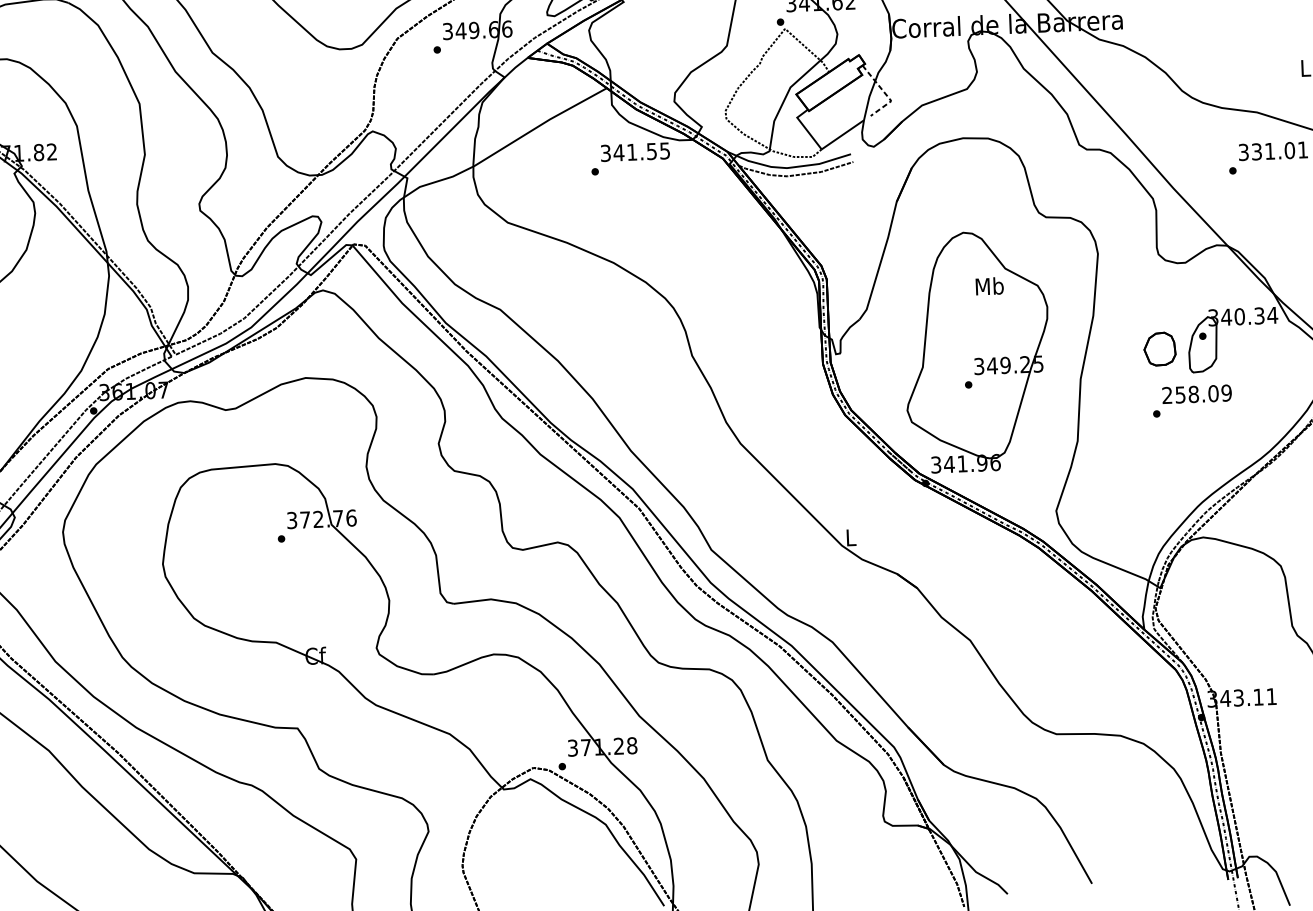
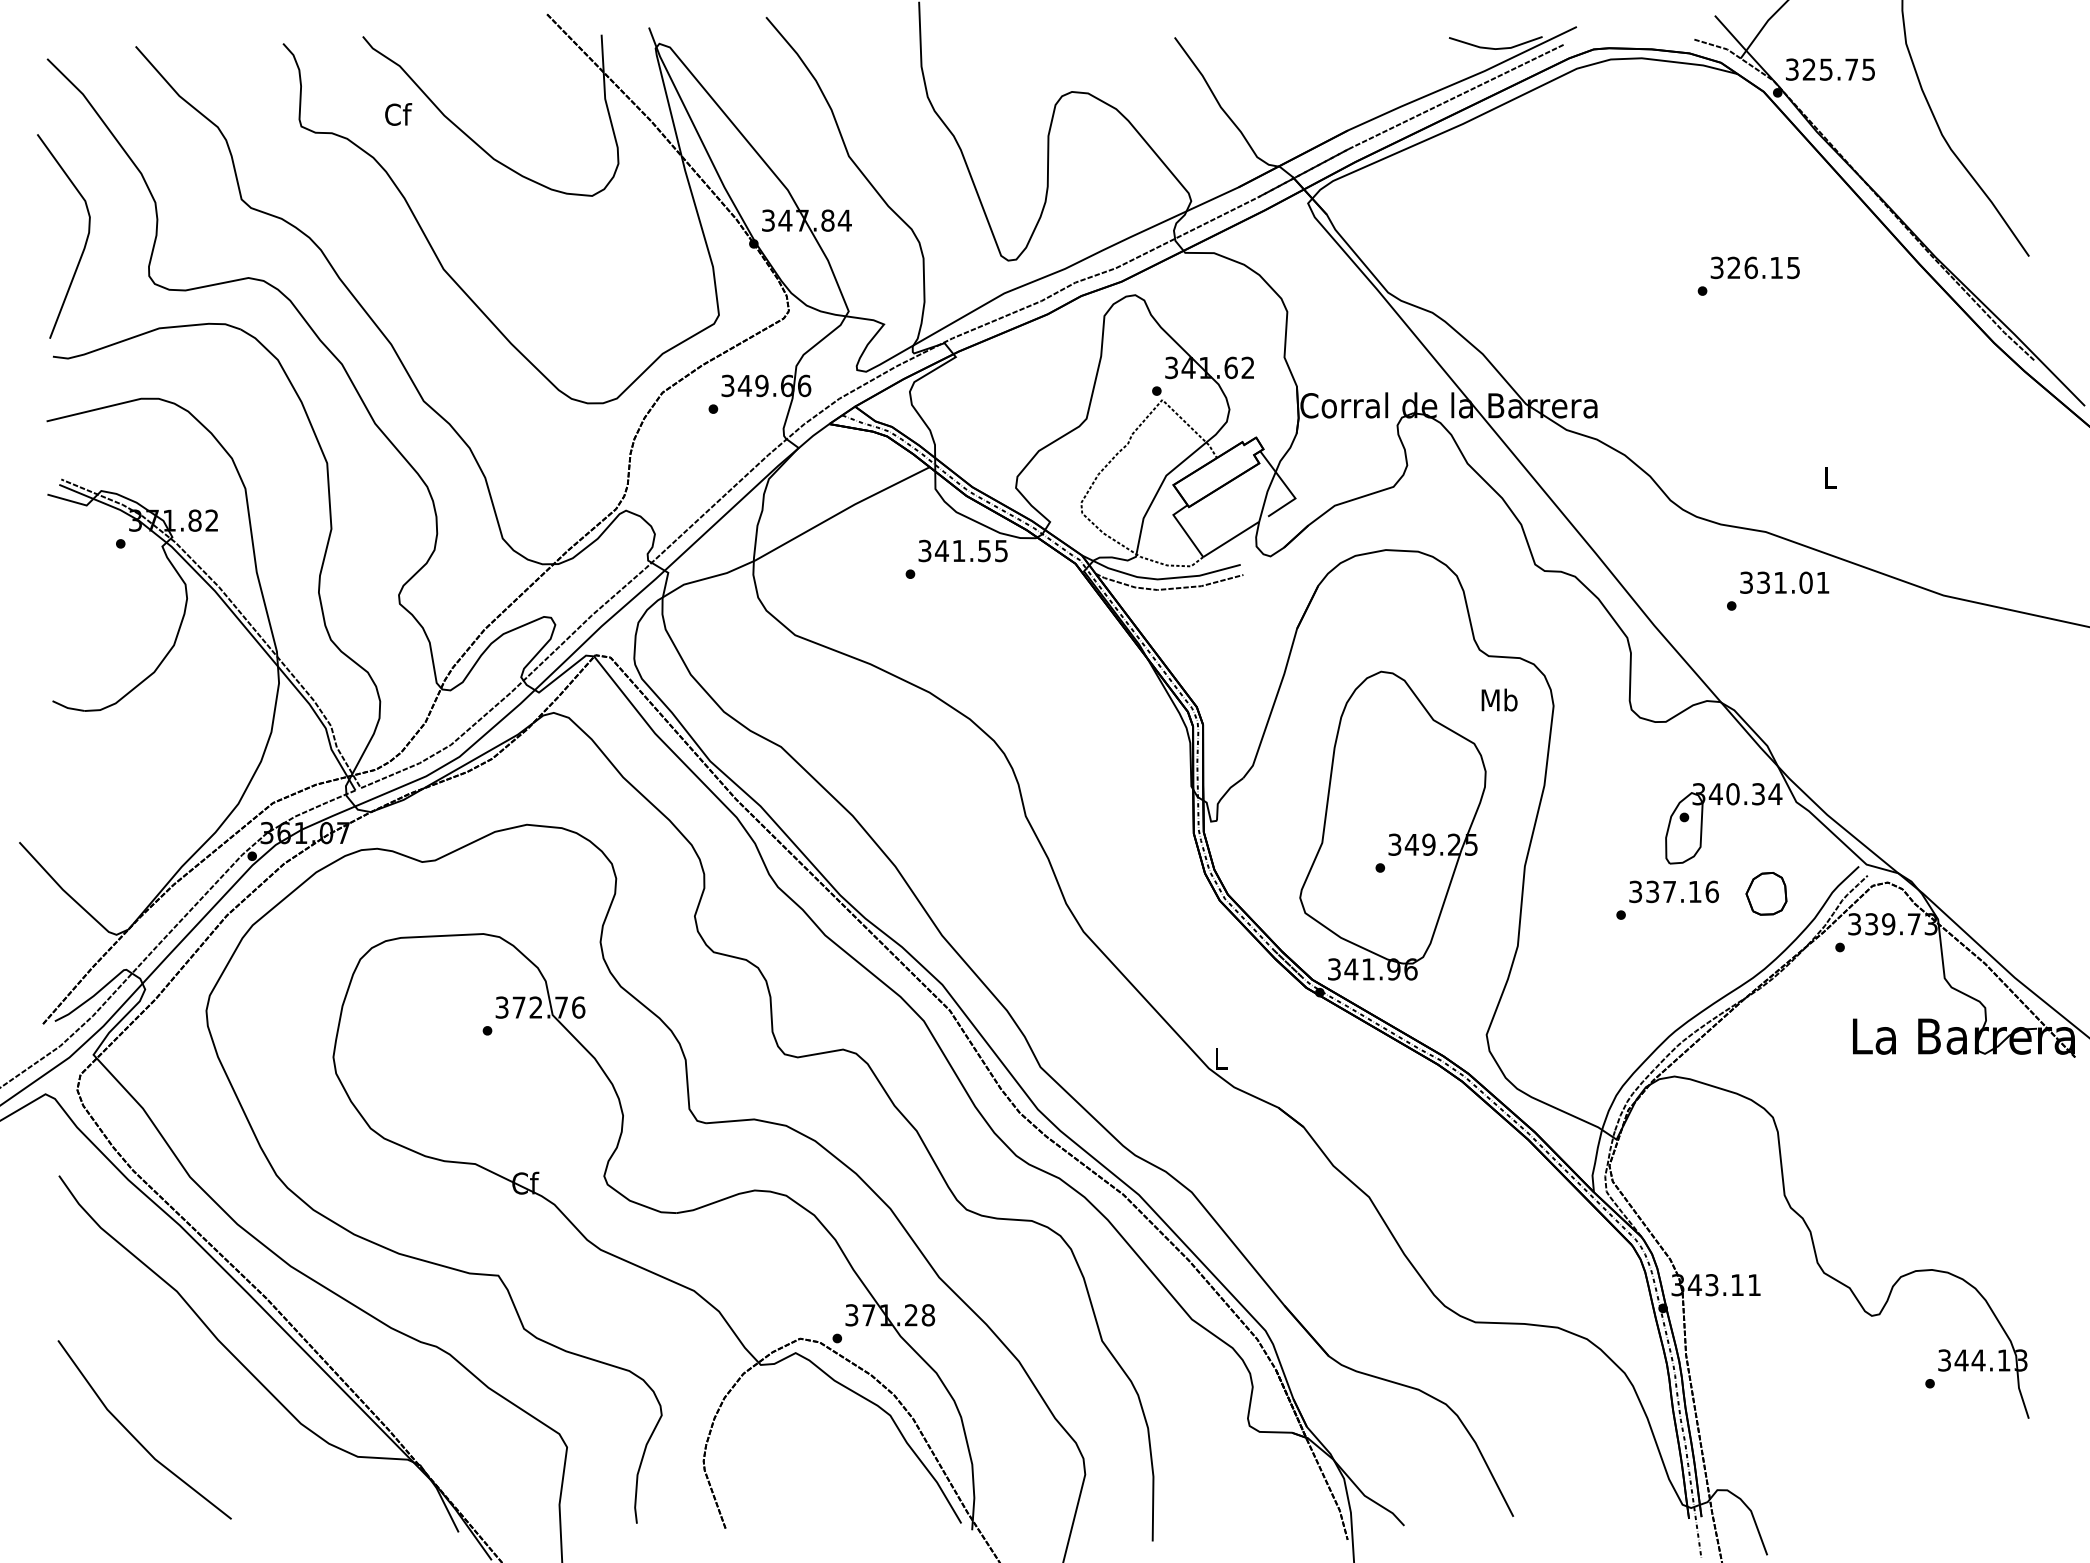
line: (885, 93) -> (1288, 488), dashed -> solid
text: (989, 285) -> (1499, 699), moved
part: (1159, 348) -> (1766, 893), moved
text: (1196, 394) -> (1673, 891), 258.09 -> 337.16

